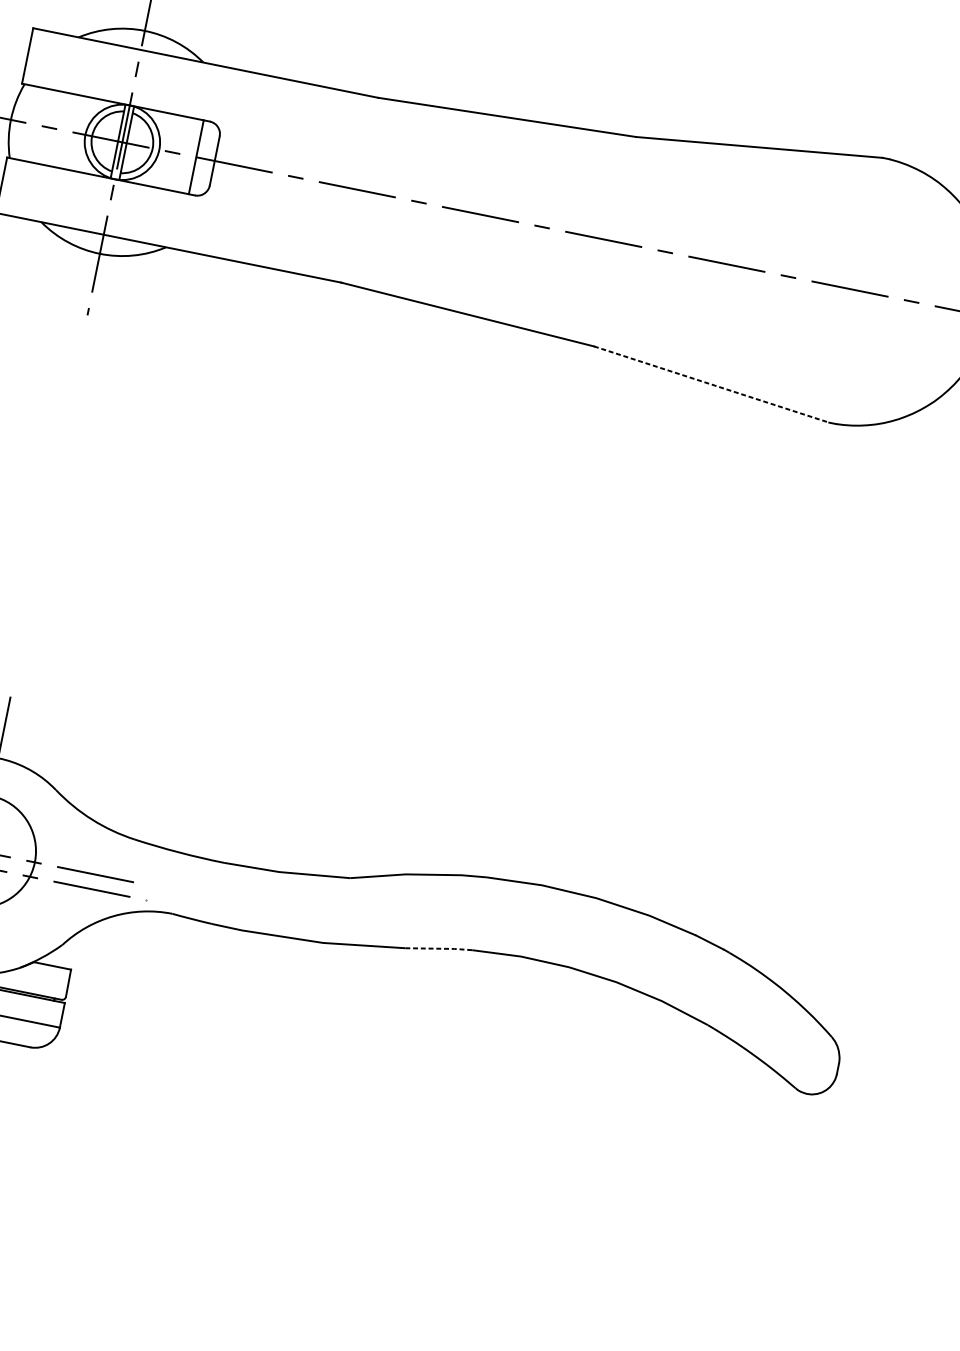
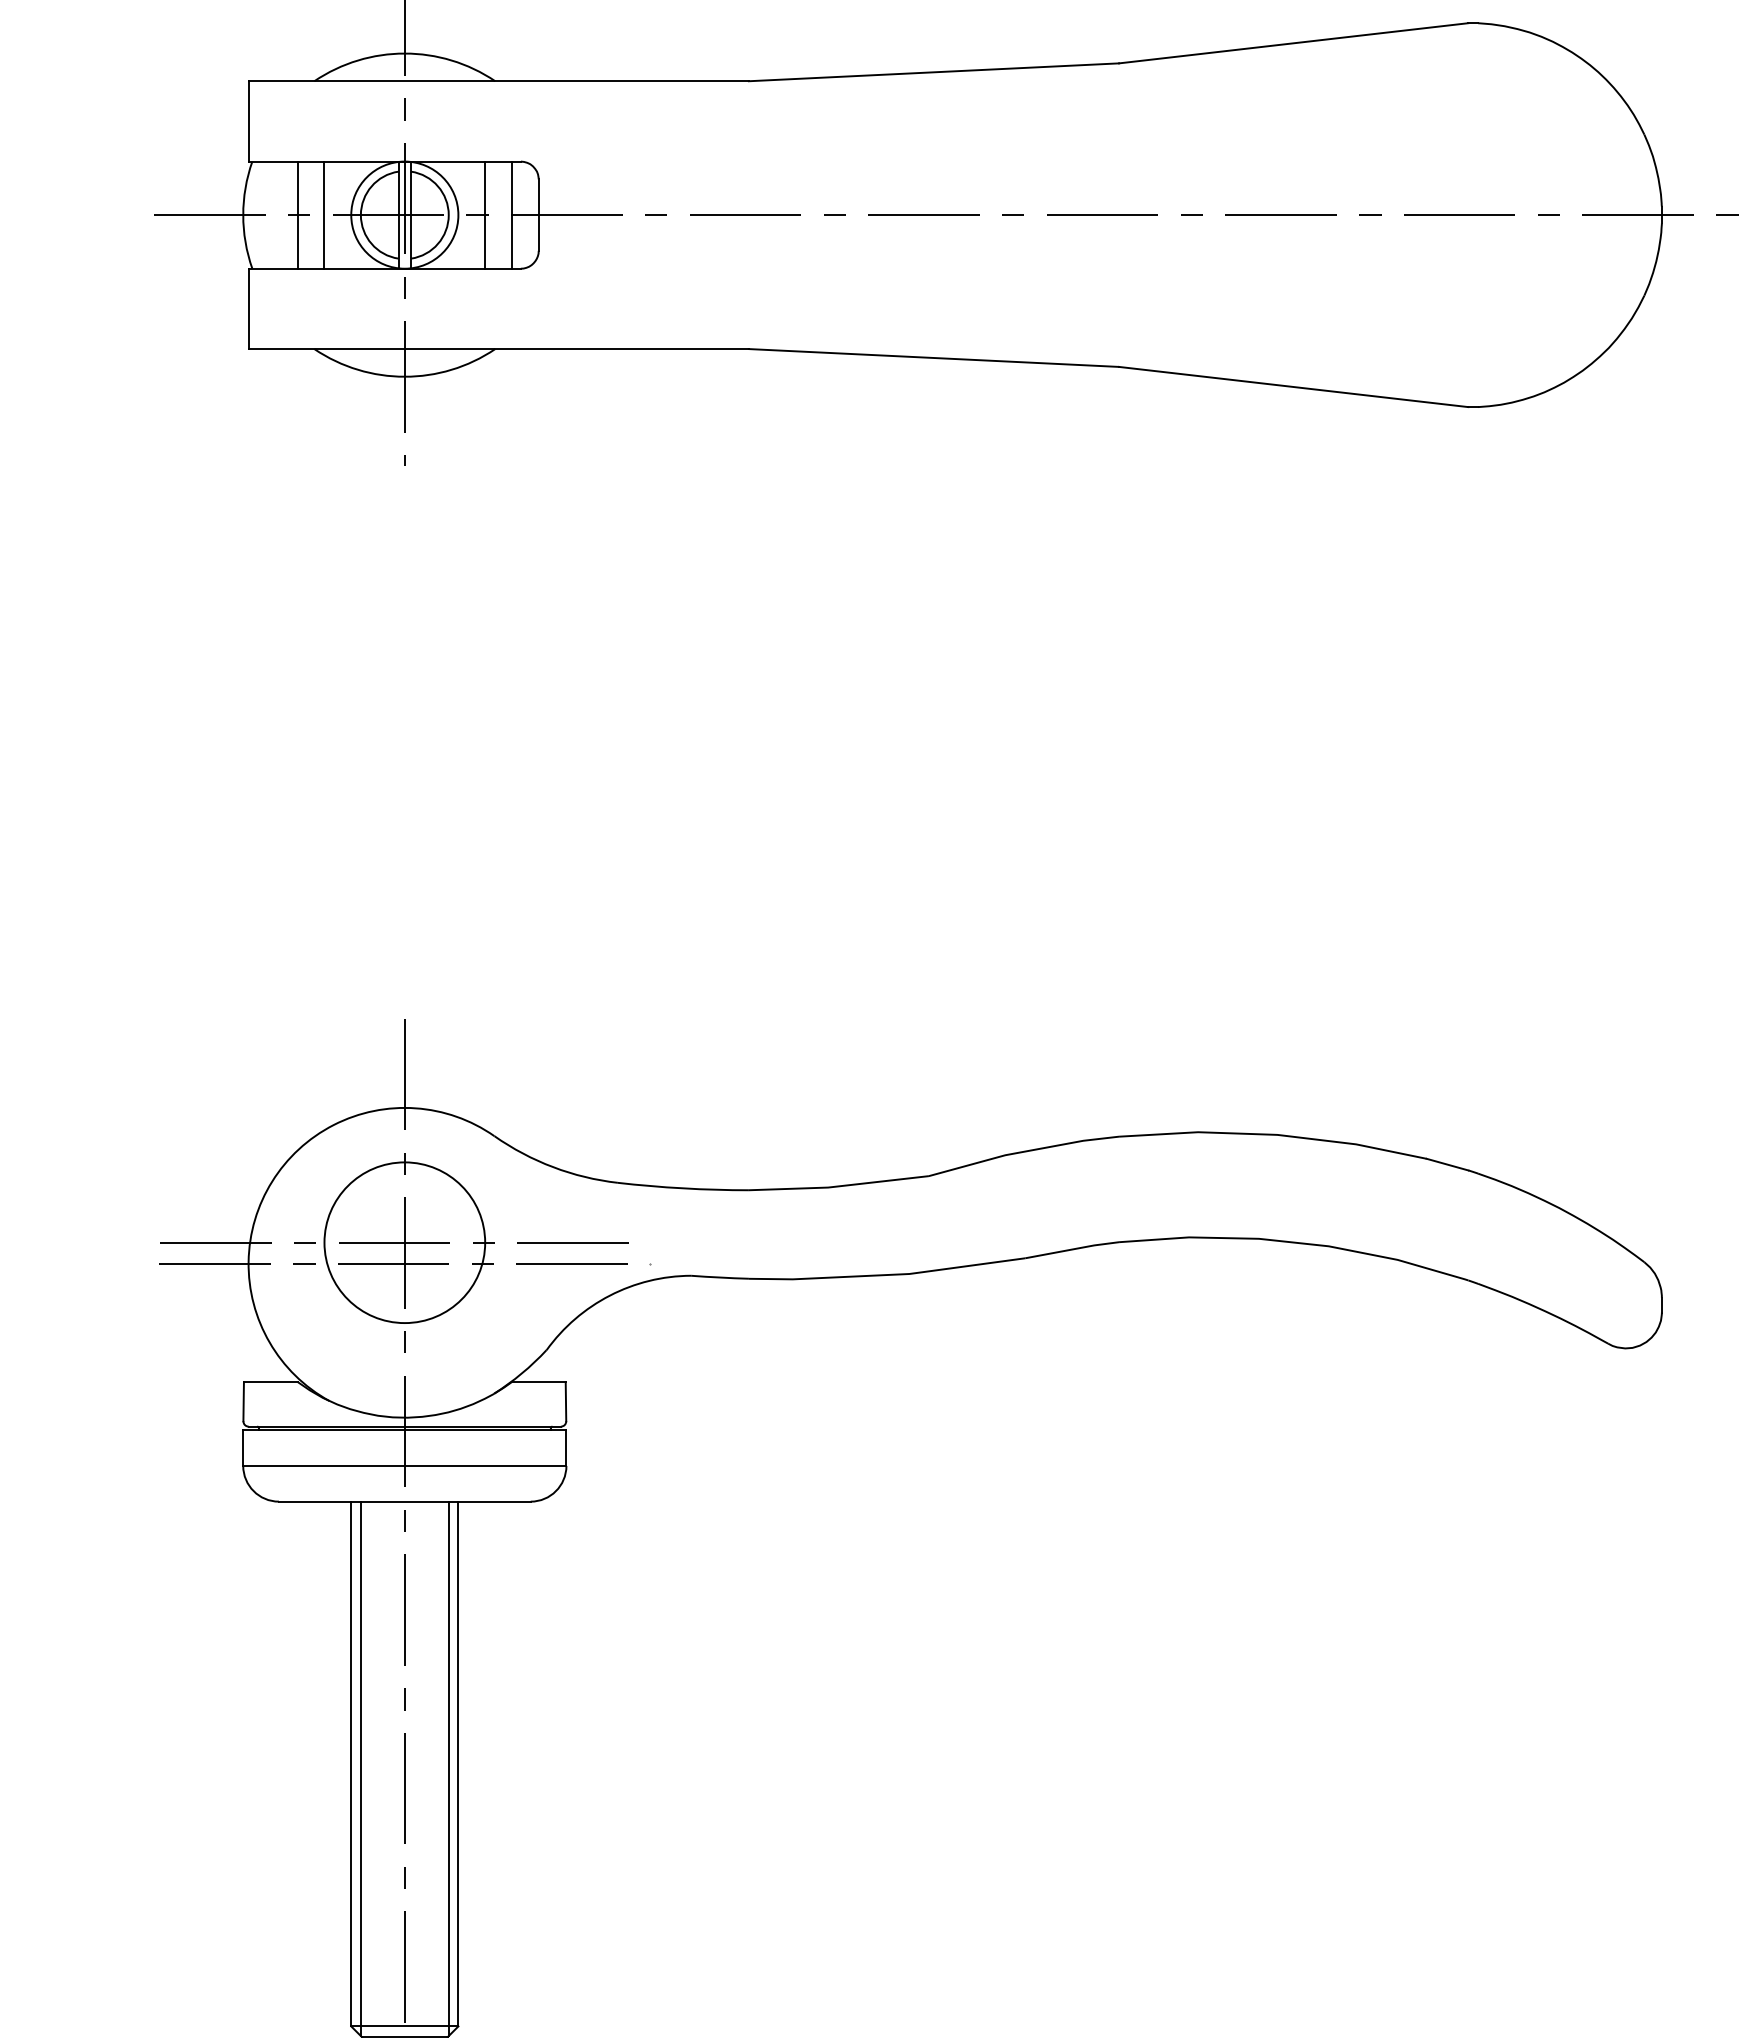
line: (48, 126) -> (297, 214), added
line: (67, 130) -> (324, 214), added
line: (178, 153) -> (485, 214), added
line: (711, 384) -> (1293, 387), dashed -> solid
line: (439, 948) -> (1072, 1249), dashed -> solid

